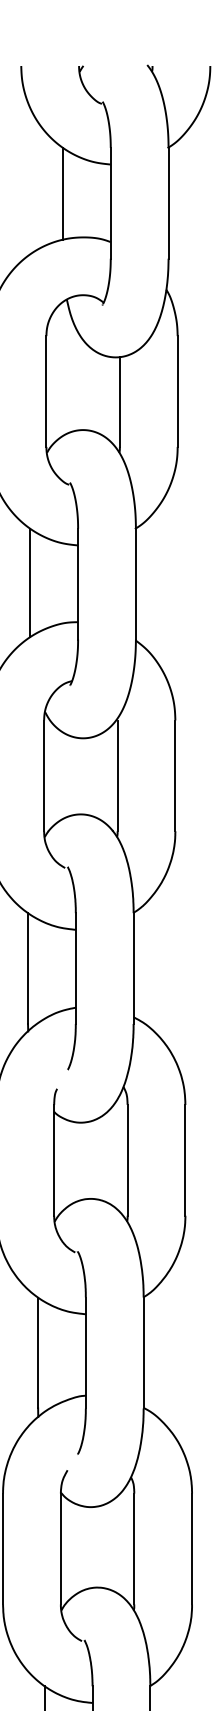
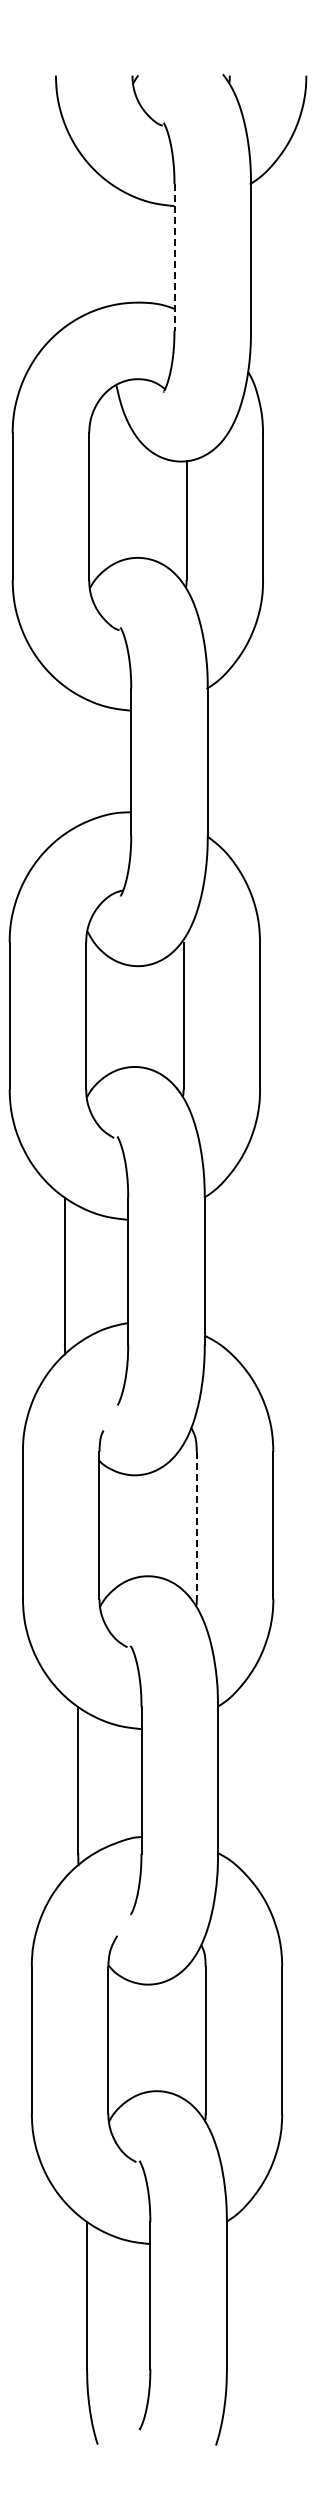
line: (63, 194) -> (111, 245), removed
line: (110, 203) -> (174, 257), solid -> dashed
line: (30, 583) -> (67, 760), removed
line: (127, 1160) -> (196, 1525), solid -> dashed

